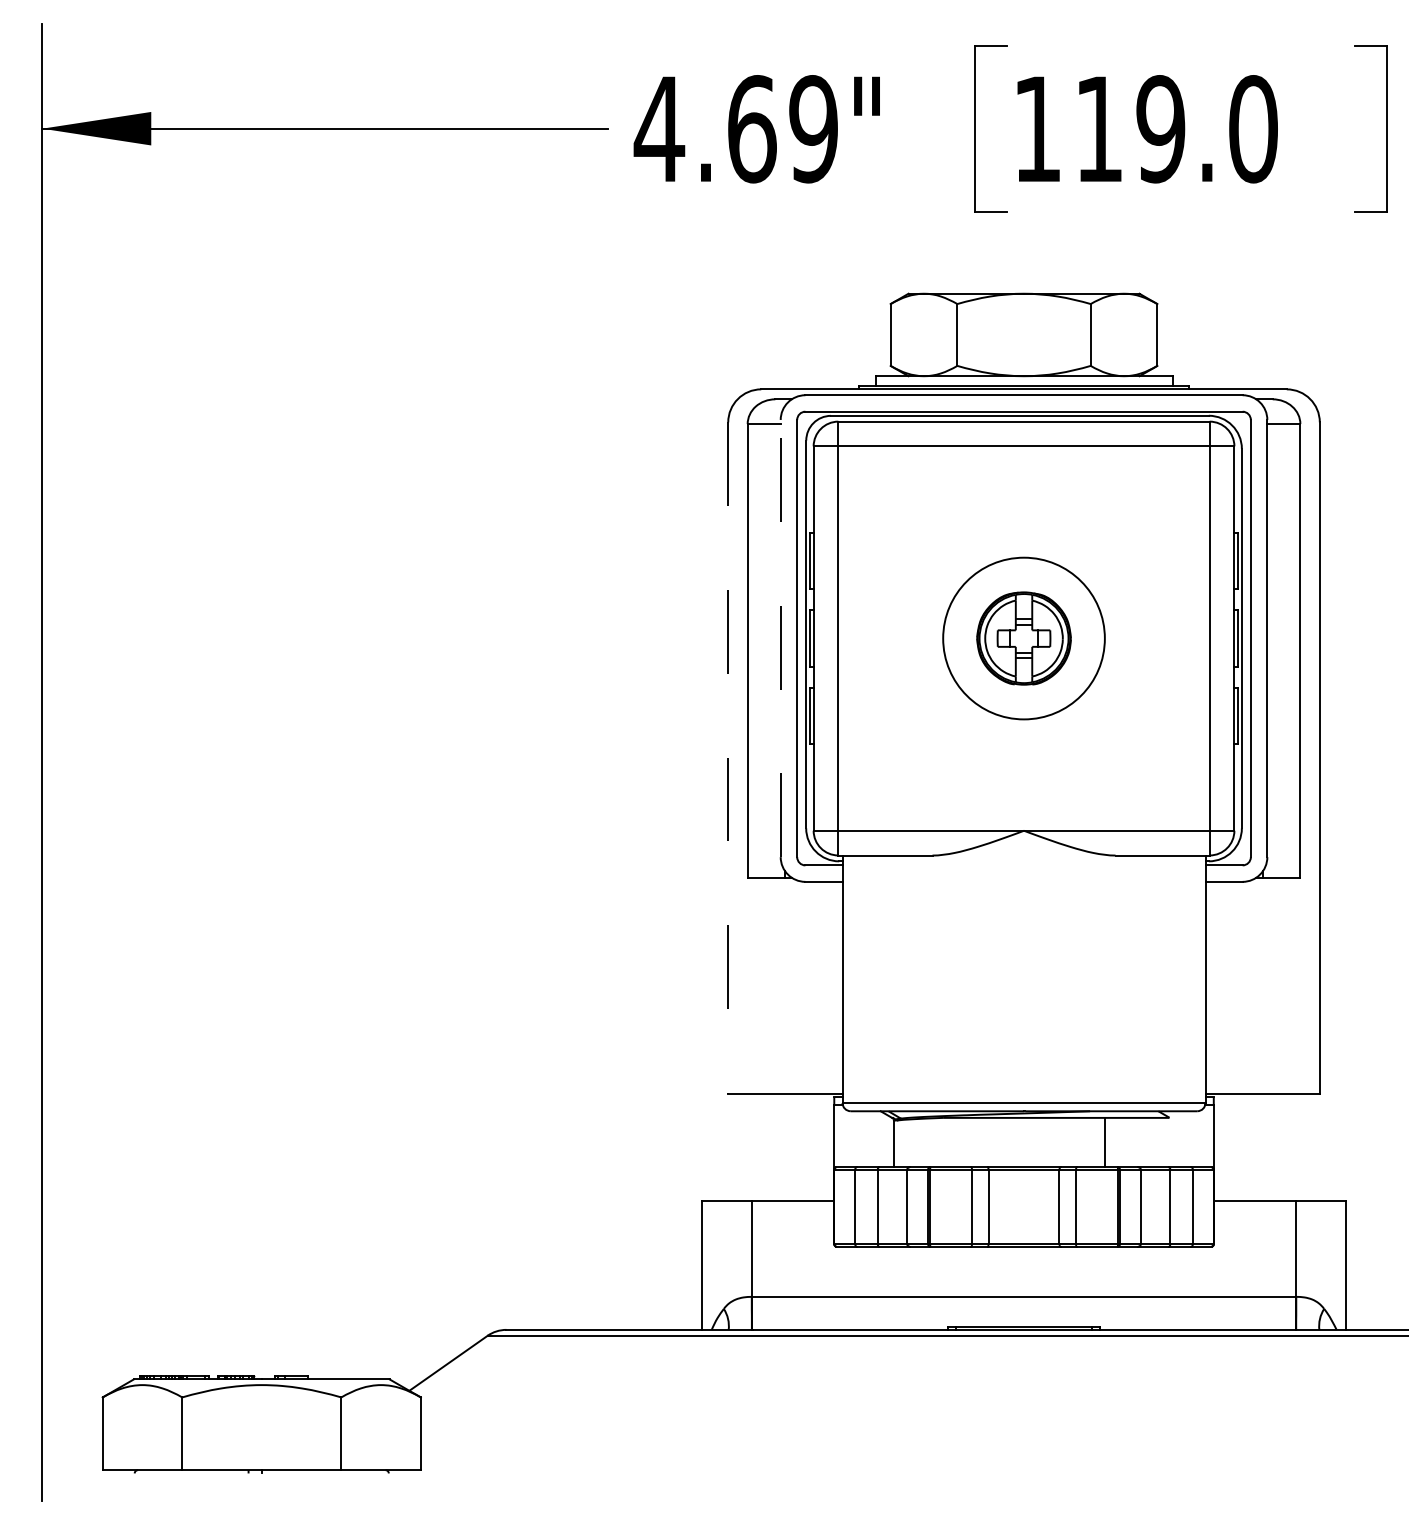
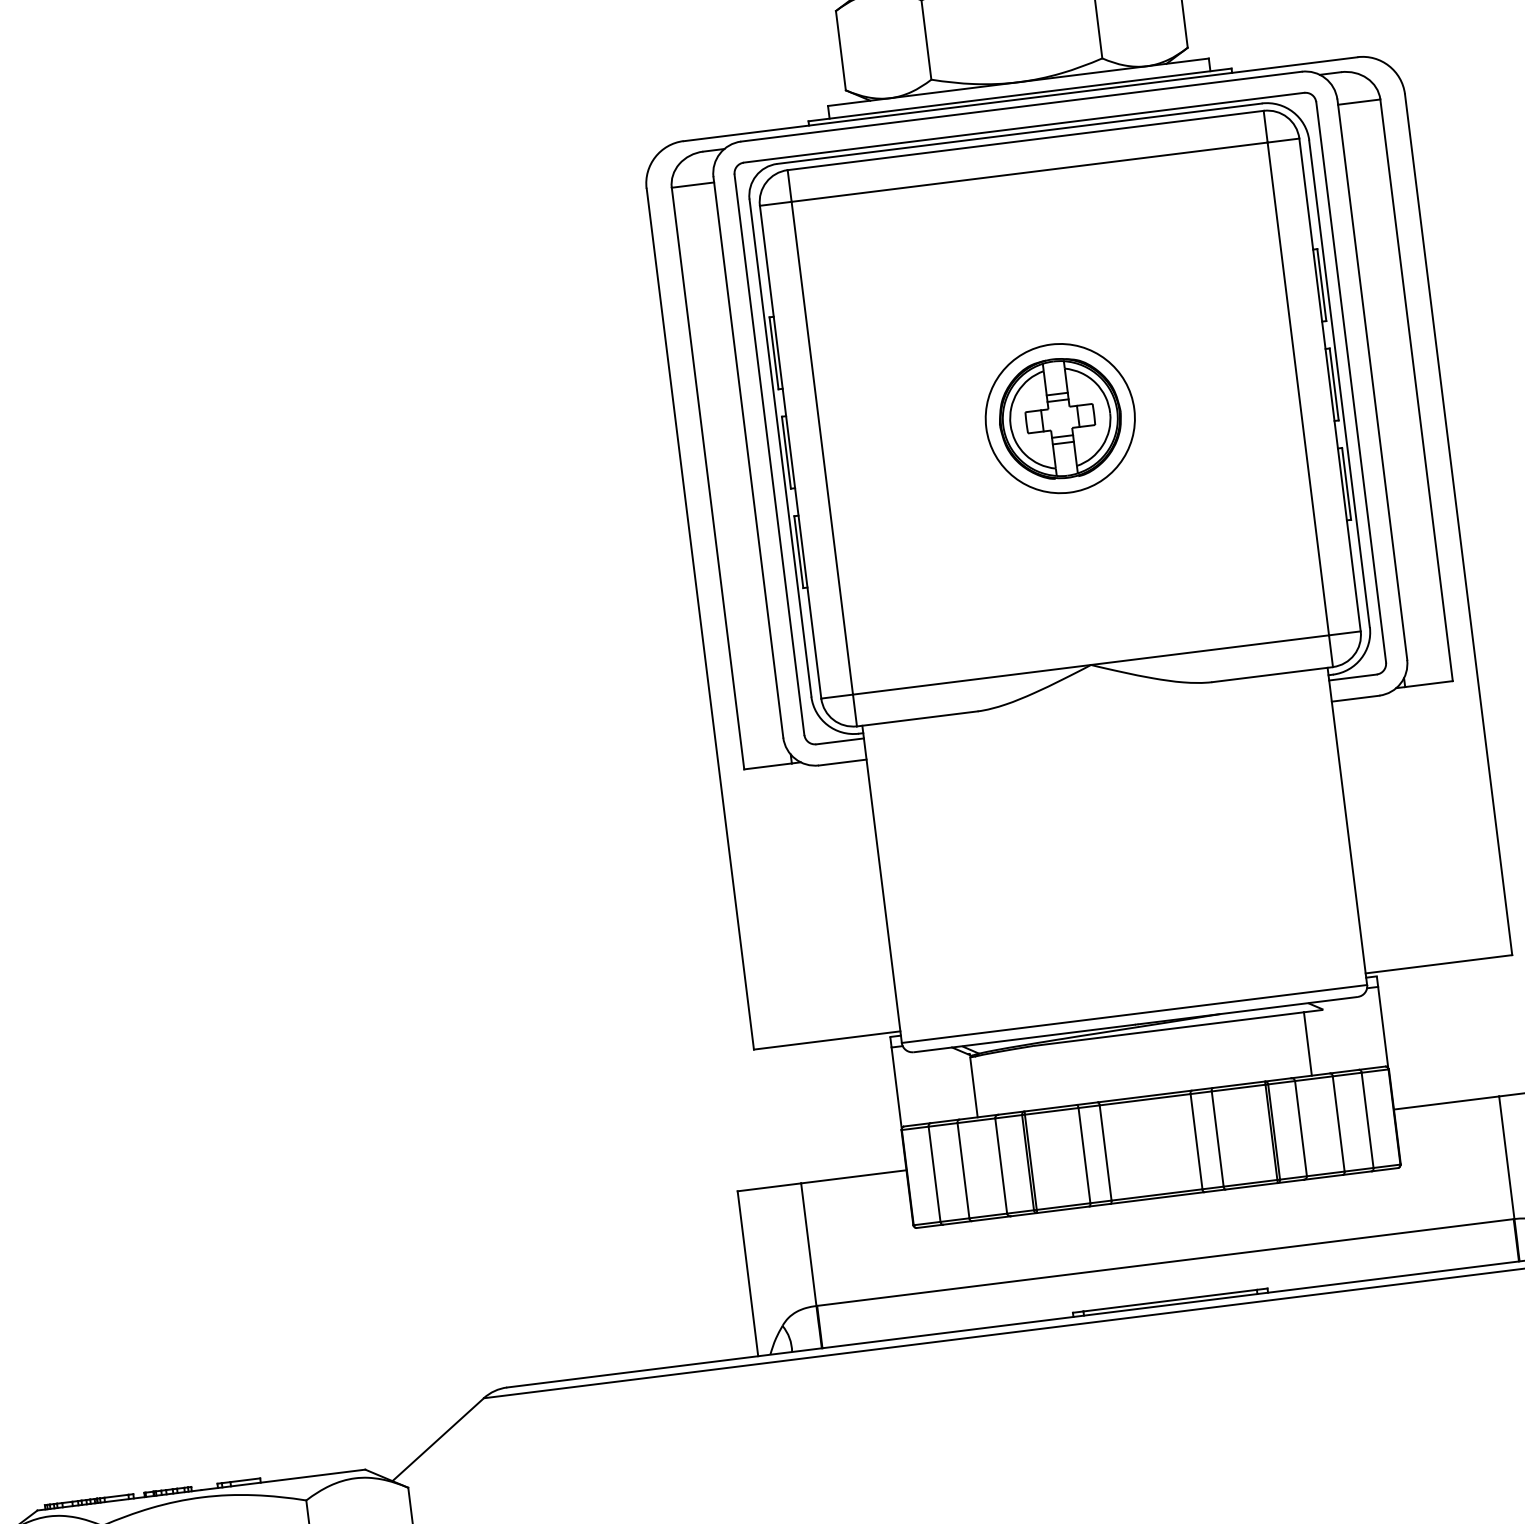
line: (780, 638) -> (748, 457), dashed -> solid
circle: (1023, 638) -> (1059, 418), size x0.71
line: (728, 758) -> (700, 619), dashed -> solid
line: (1105, 1142) -> (1308, 1043), moved

